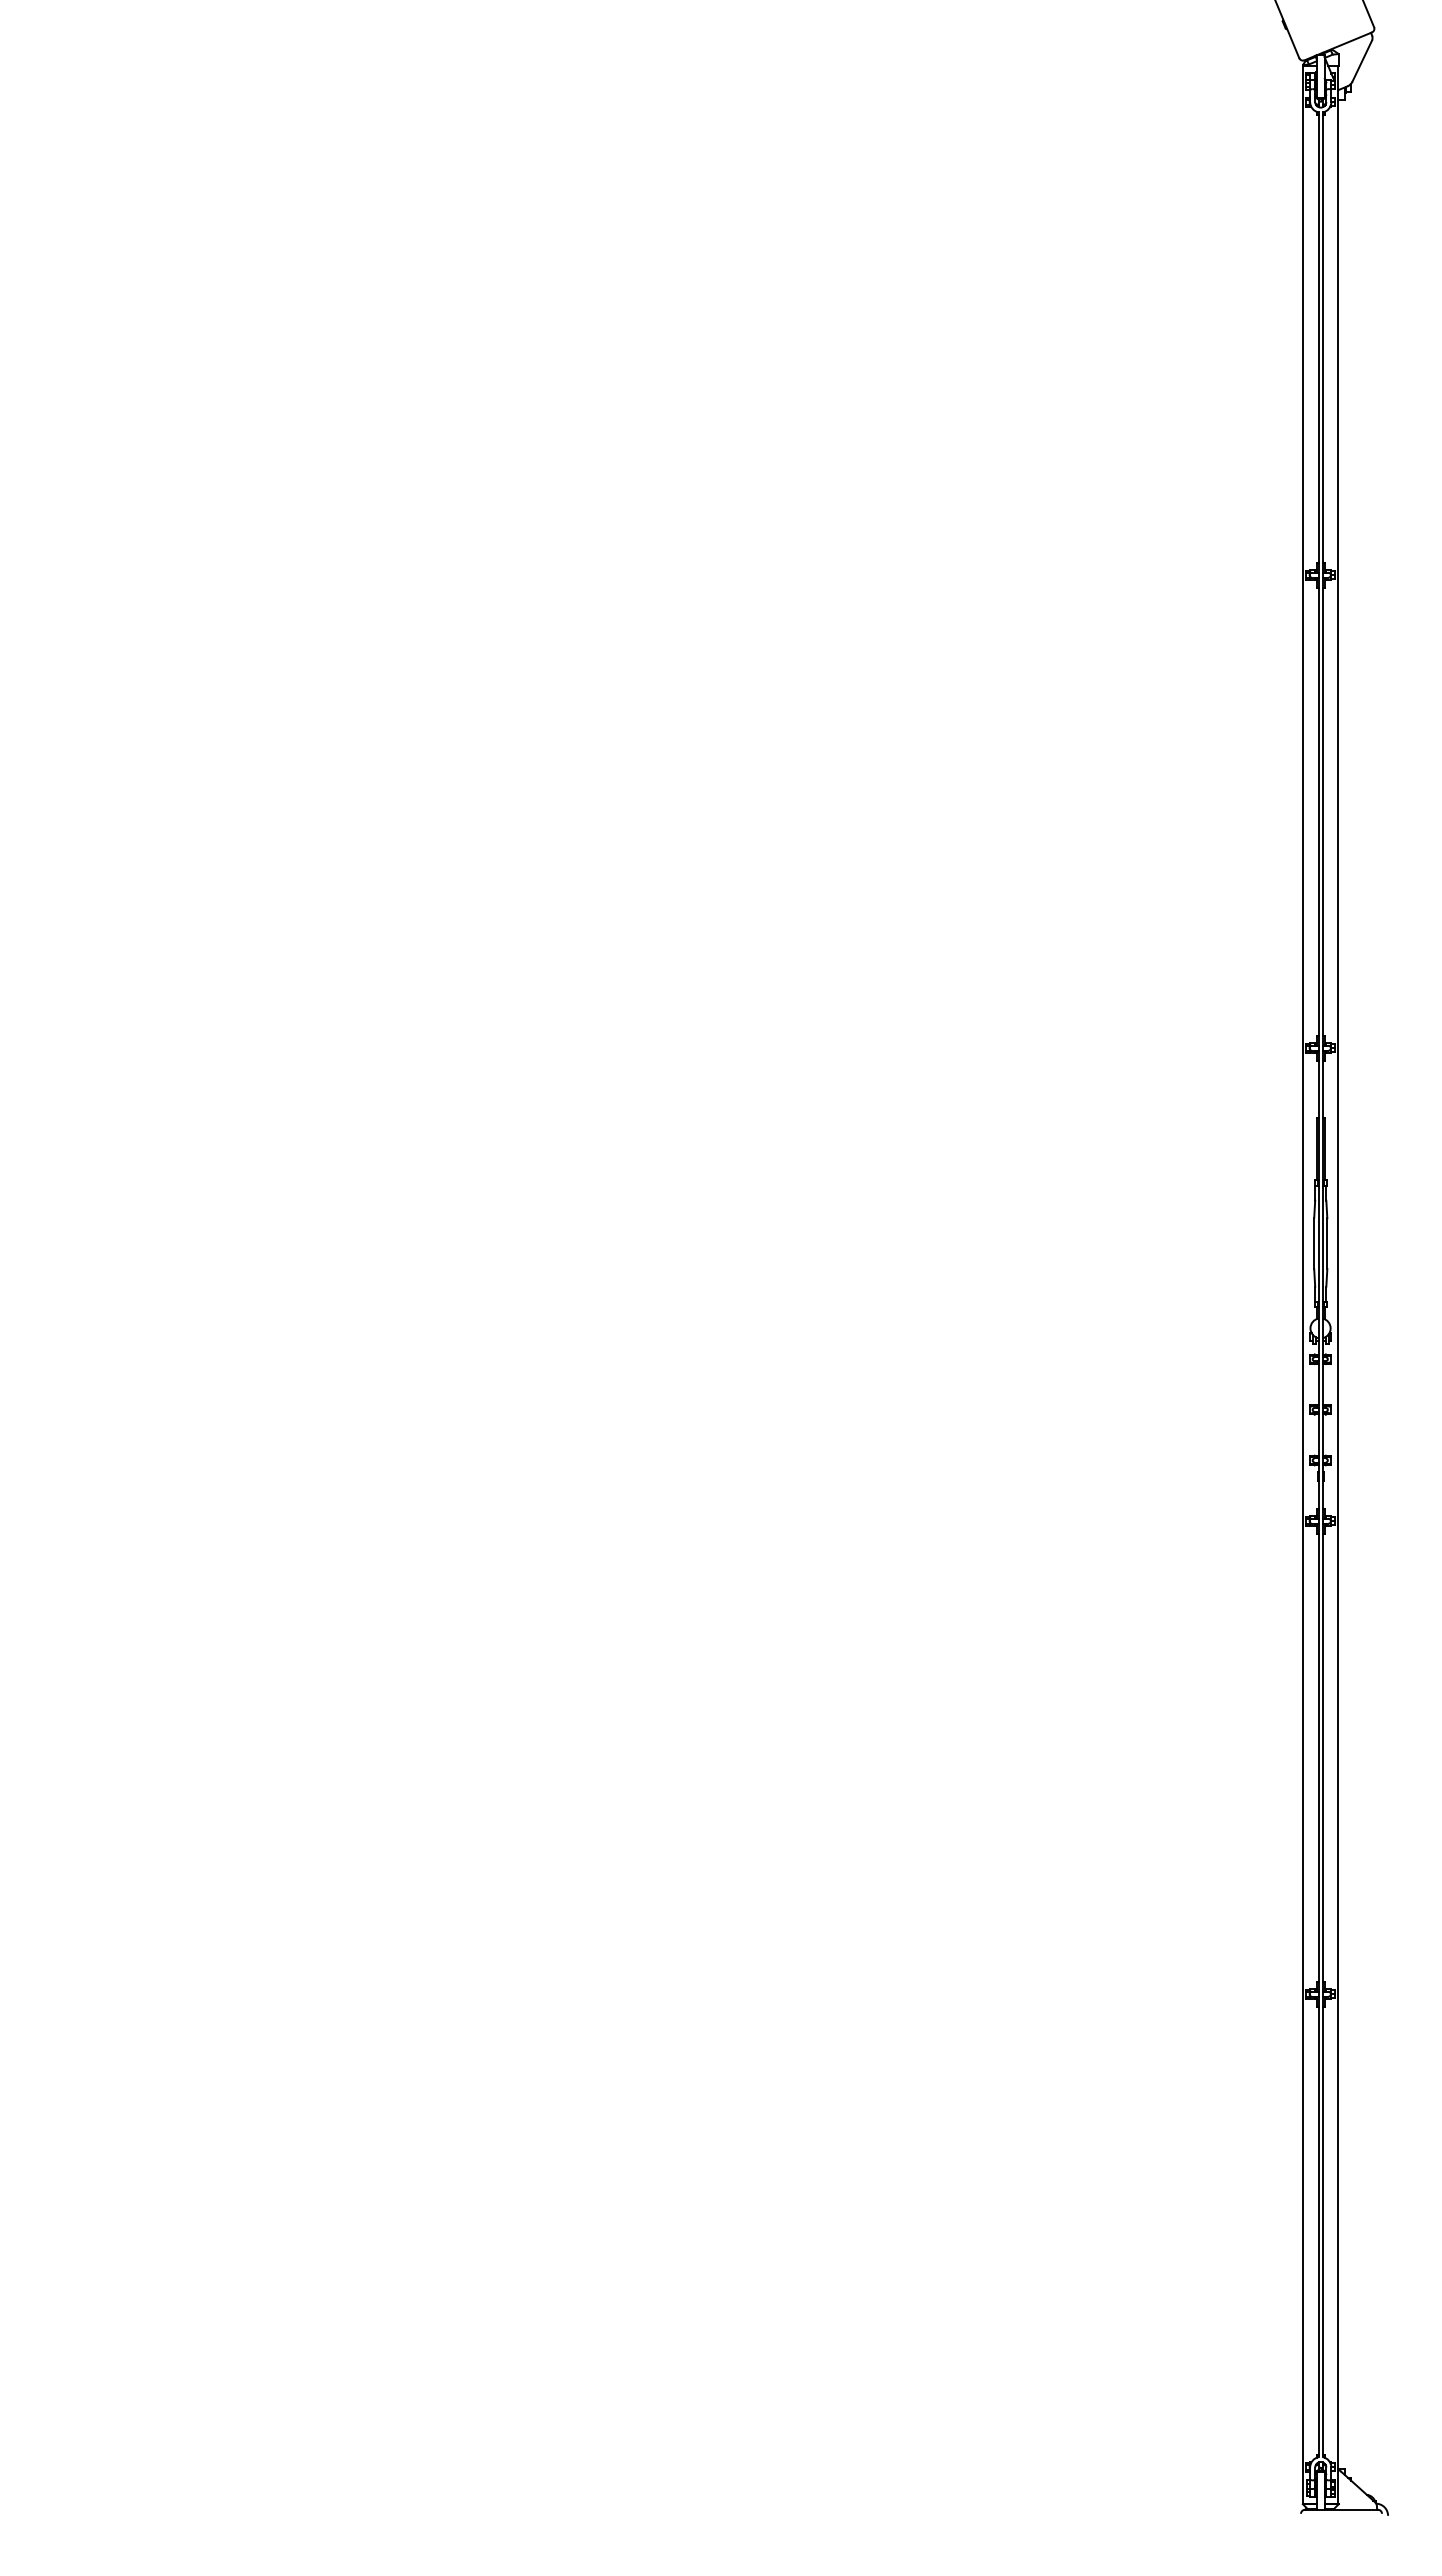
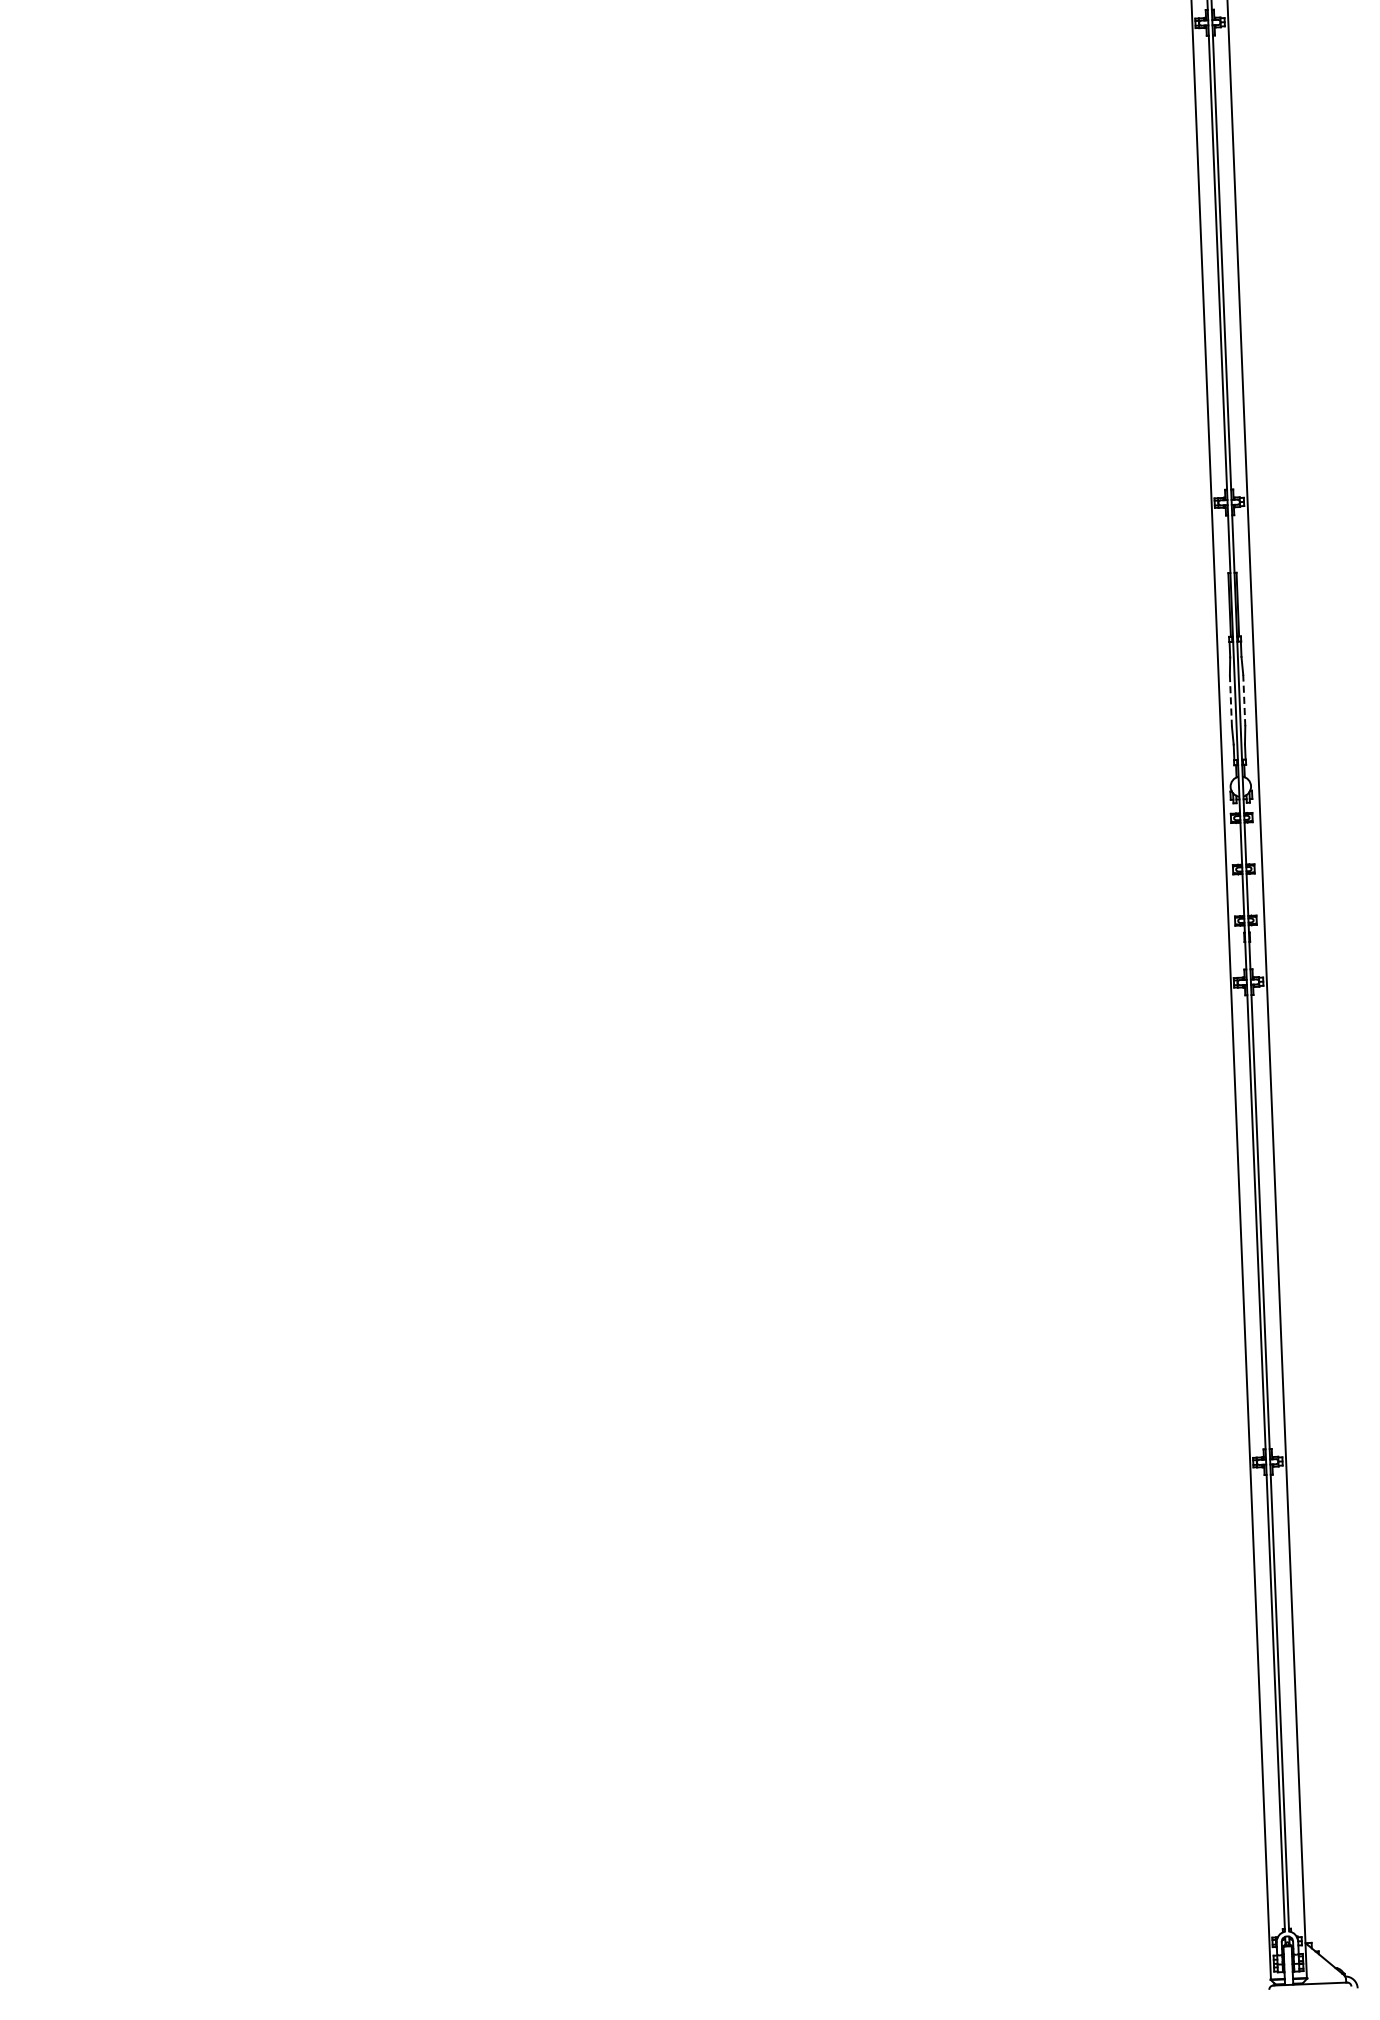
line: (1314, 1243) -> (1231, 700), solid -> dashed
line: (1327, 1243) -> (1244, 700), solid -> dashed

